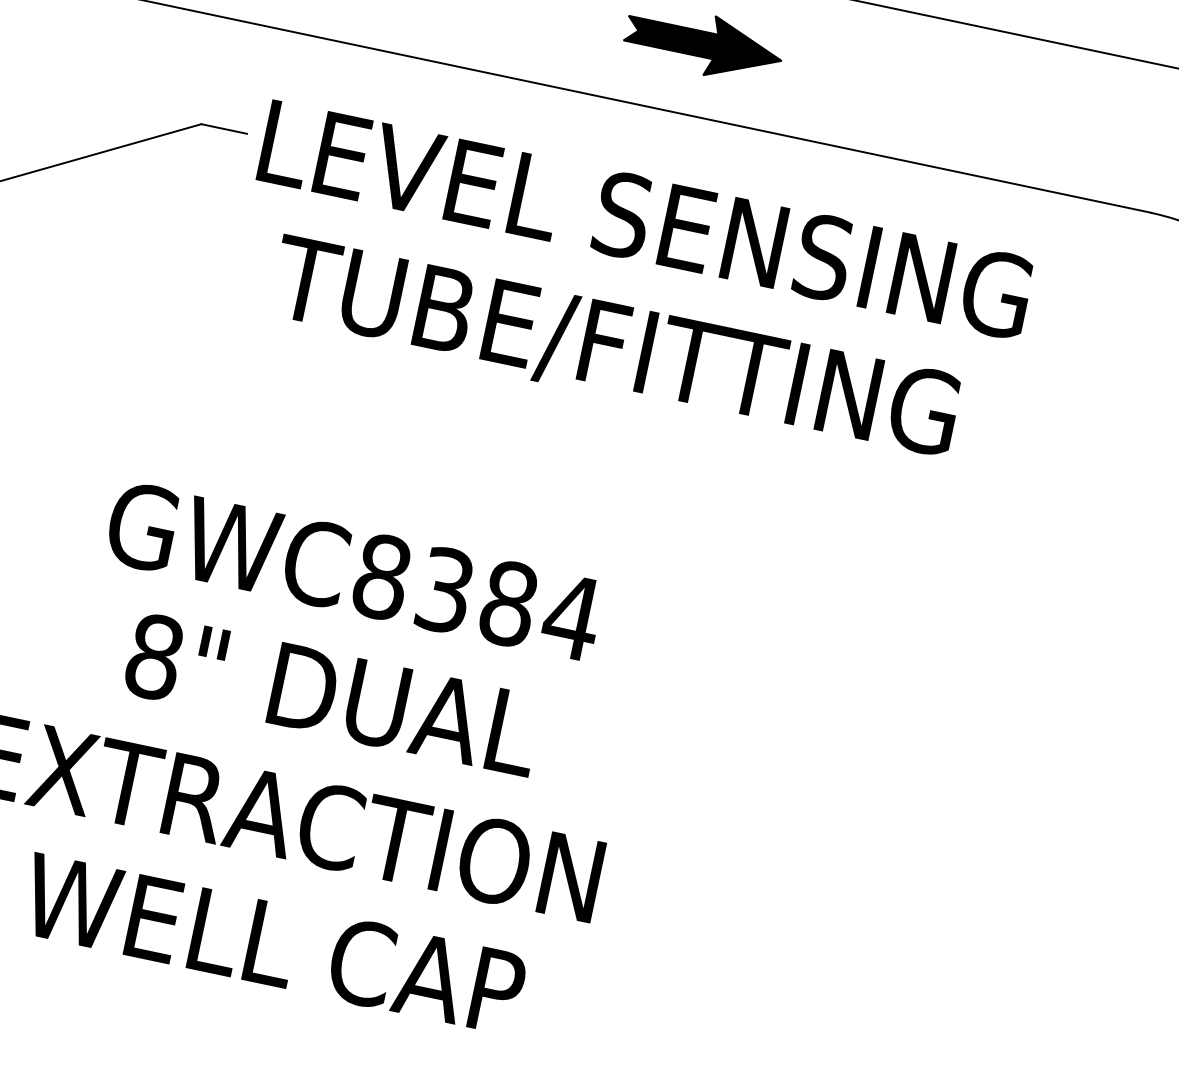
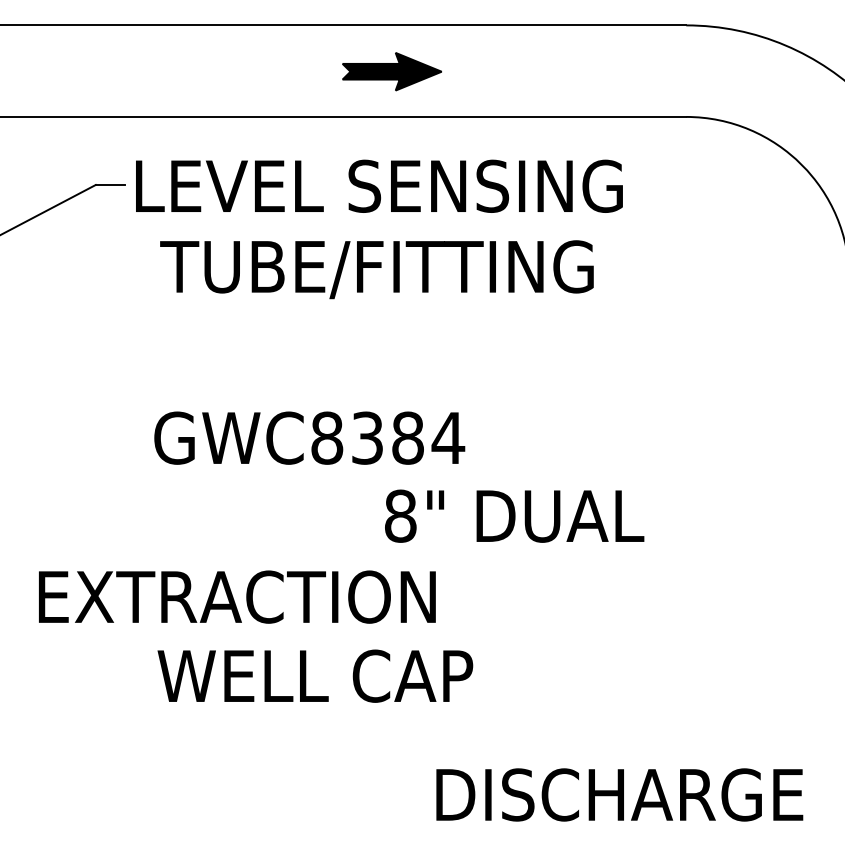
text: (354, 570) -> (309, 437), moved
text: (333, 693) -> (514, 515), moved
text: (274, 943) -> (315, 675), moved

